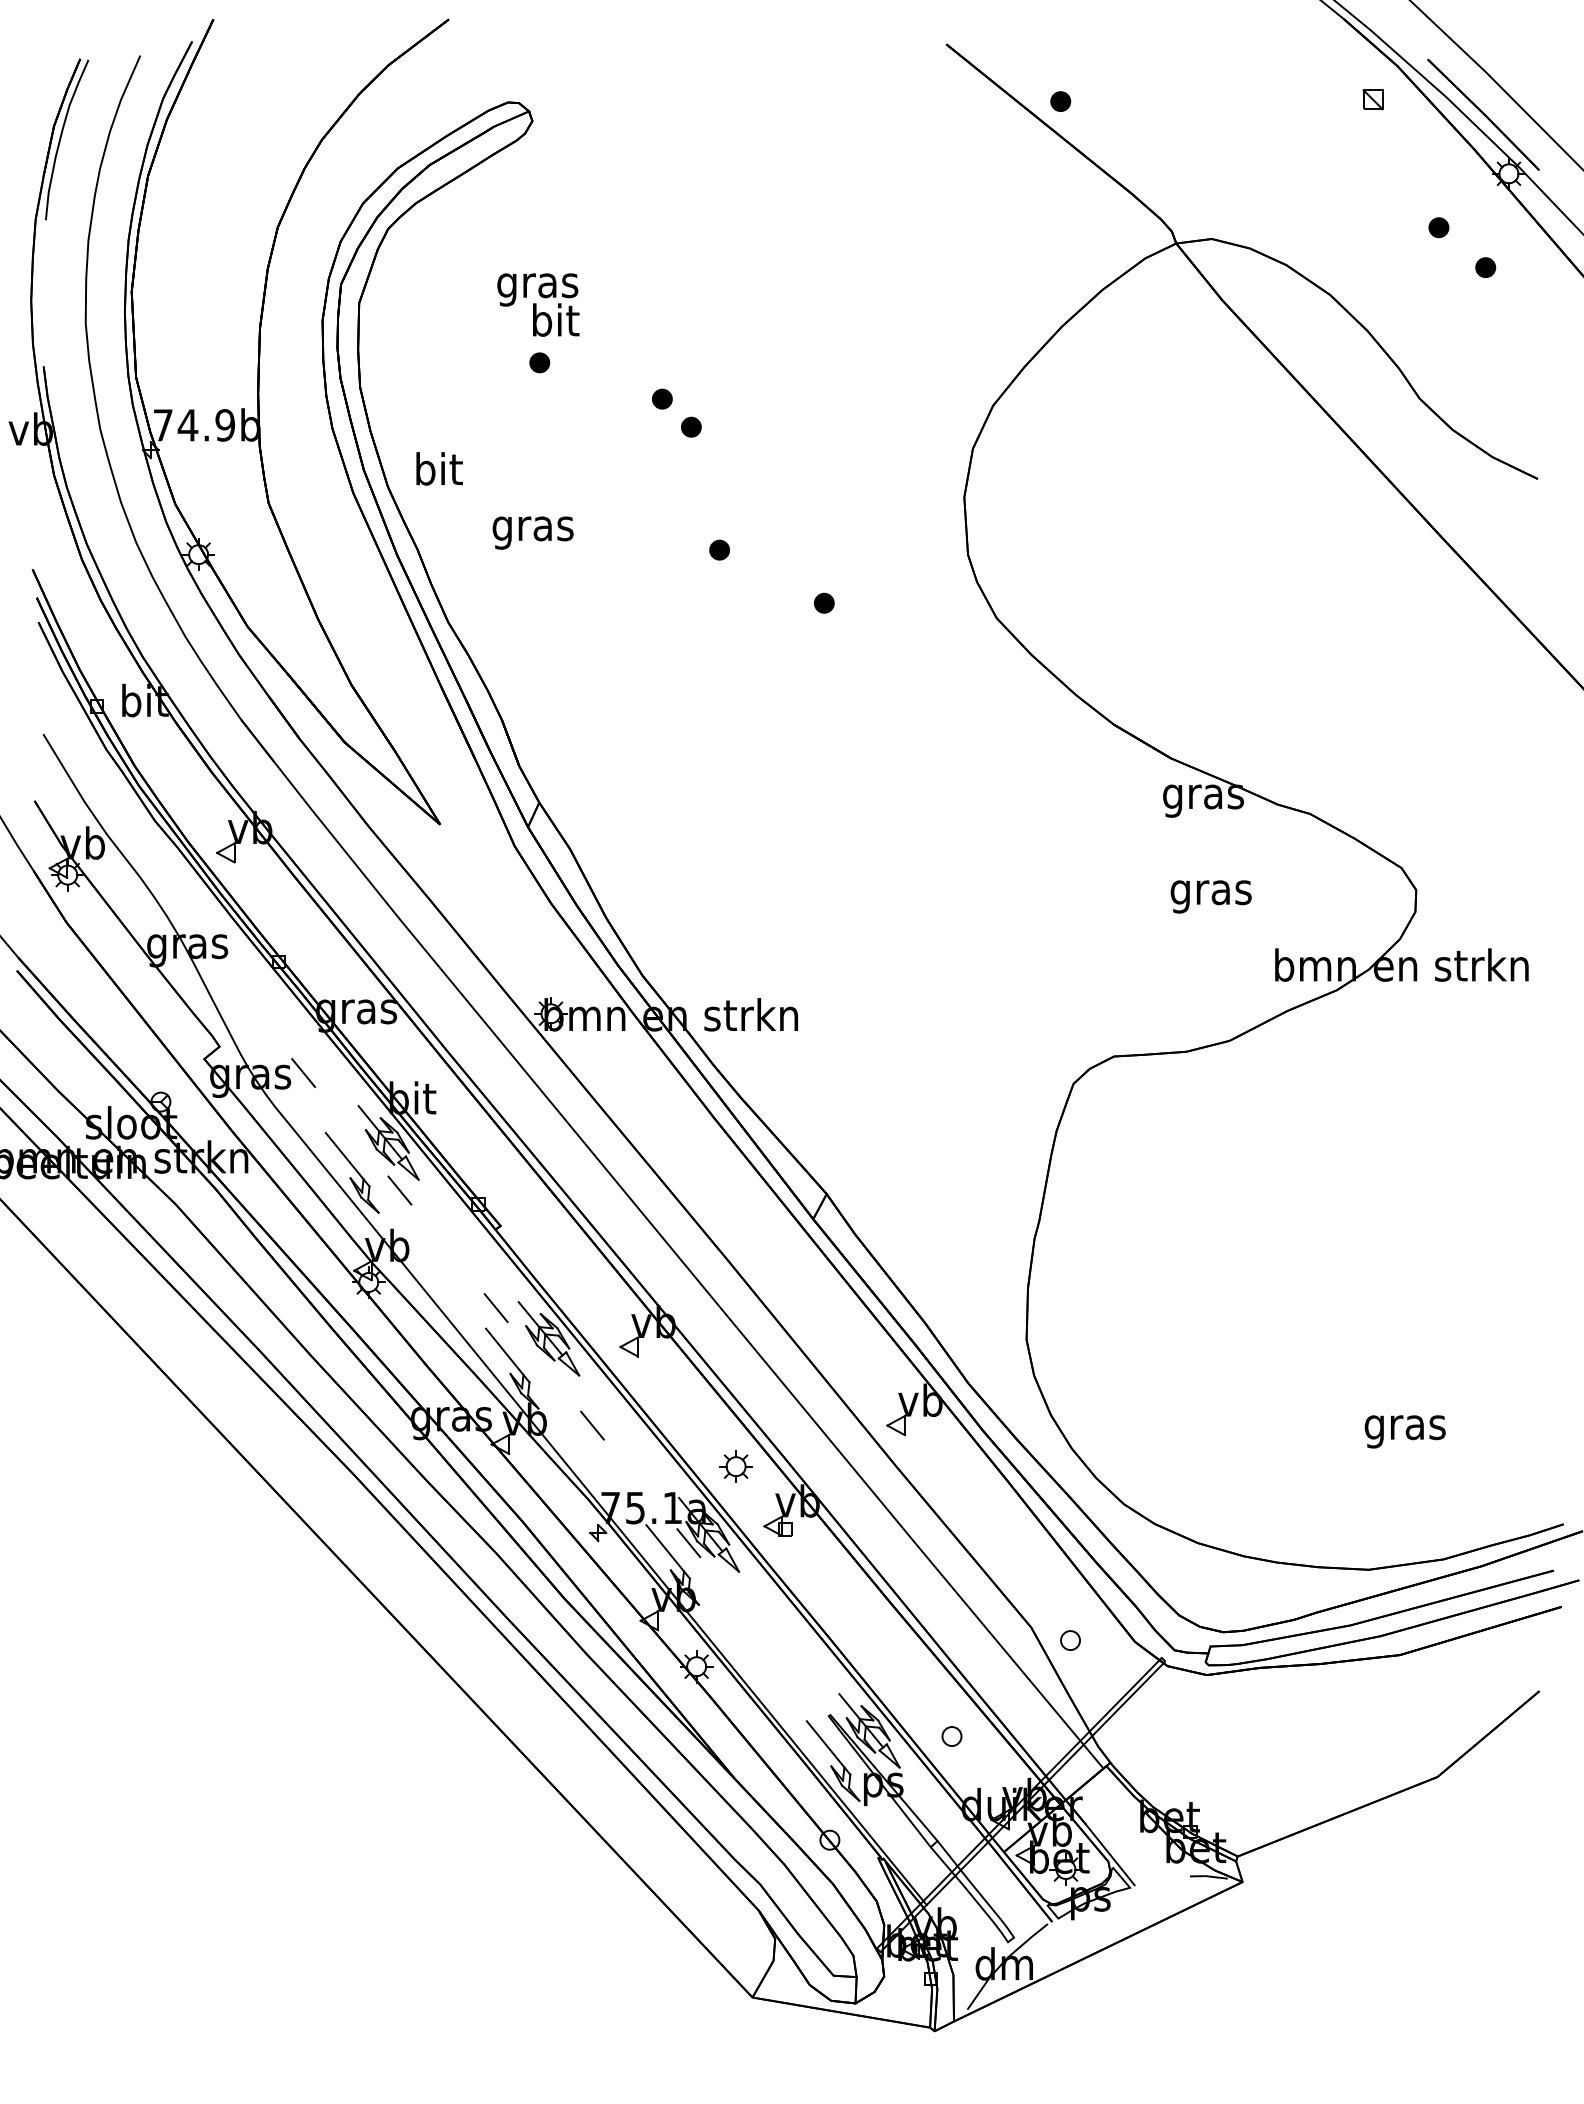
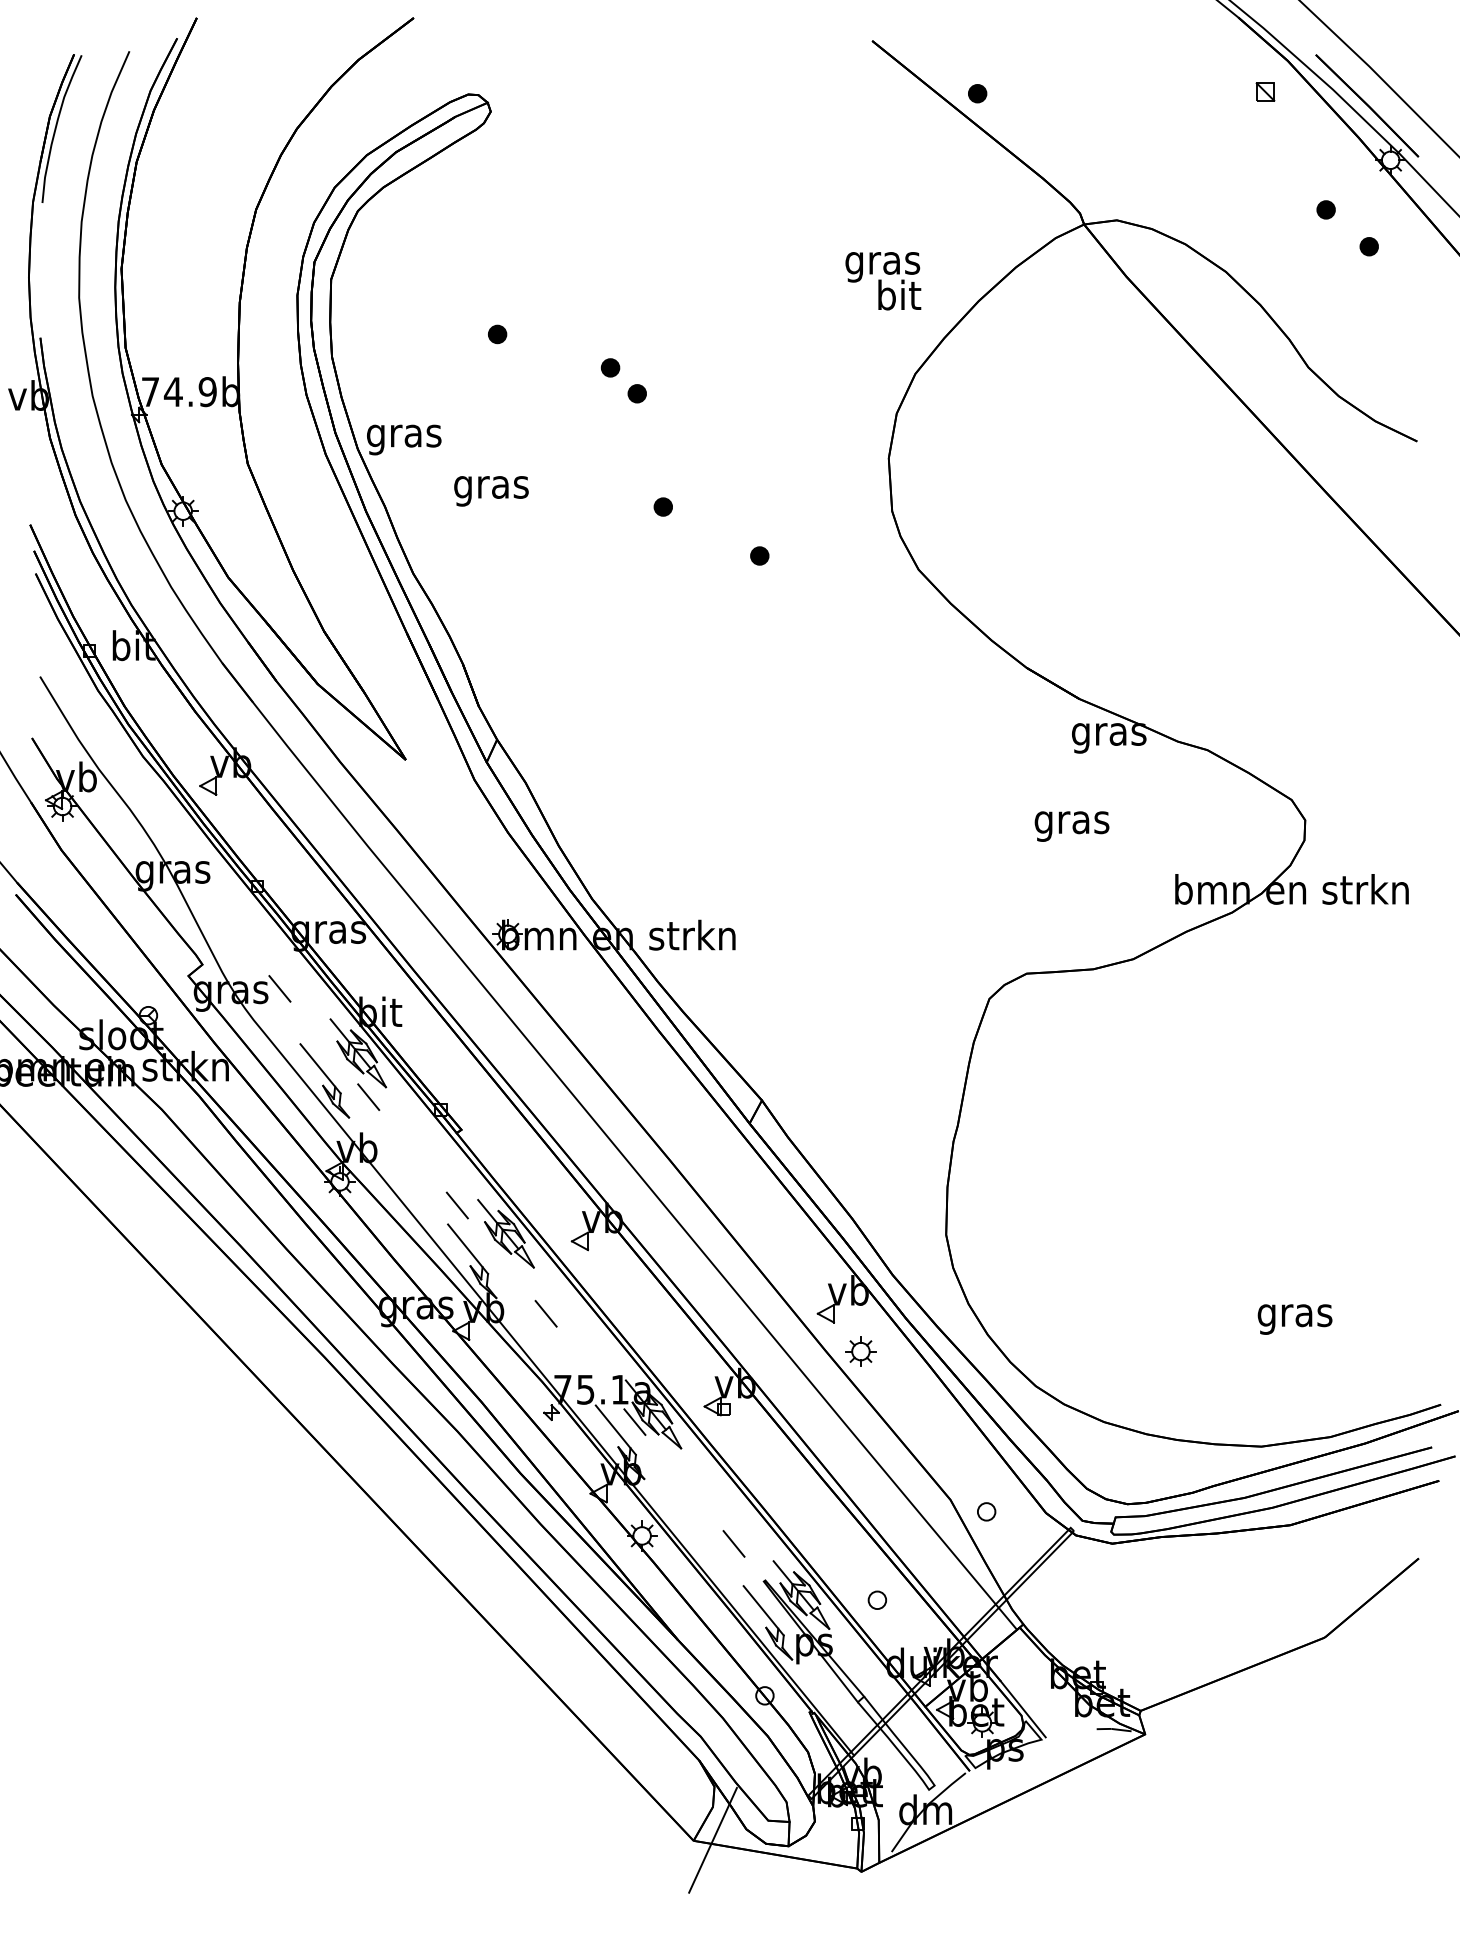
text: (538, 304) -> (883, 280), moved
text: (438, 473) -> (404, 436), bit -> gras
text: (1210, 896) -> (1071, 826), moved
part: (735, 1466) -> (860, 1351), moved
line: (796, 1675) -> (734, 1544), added
line: (773, 1996) -> (712, 1839), added

